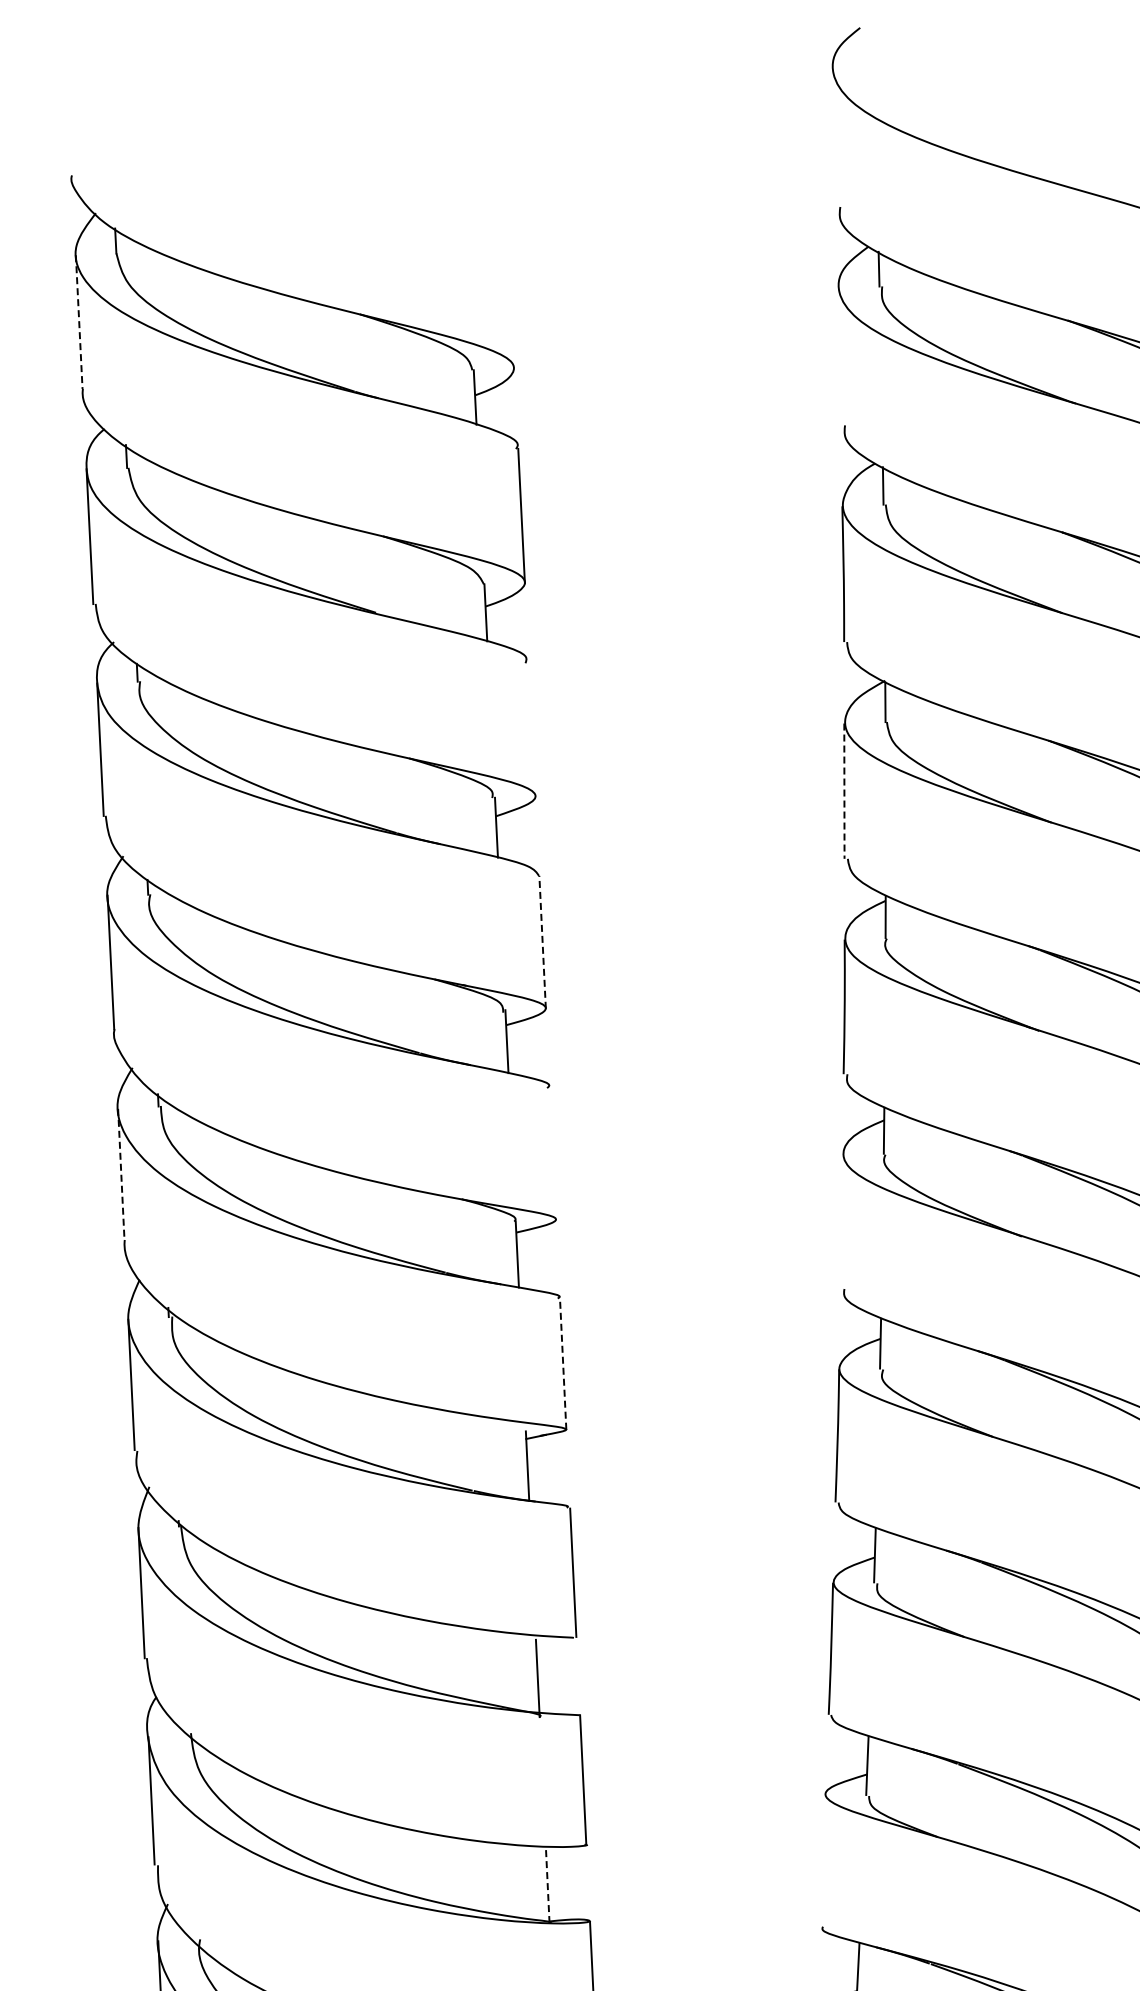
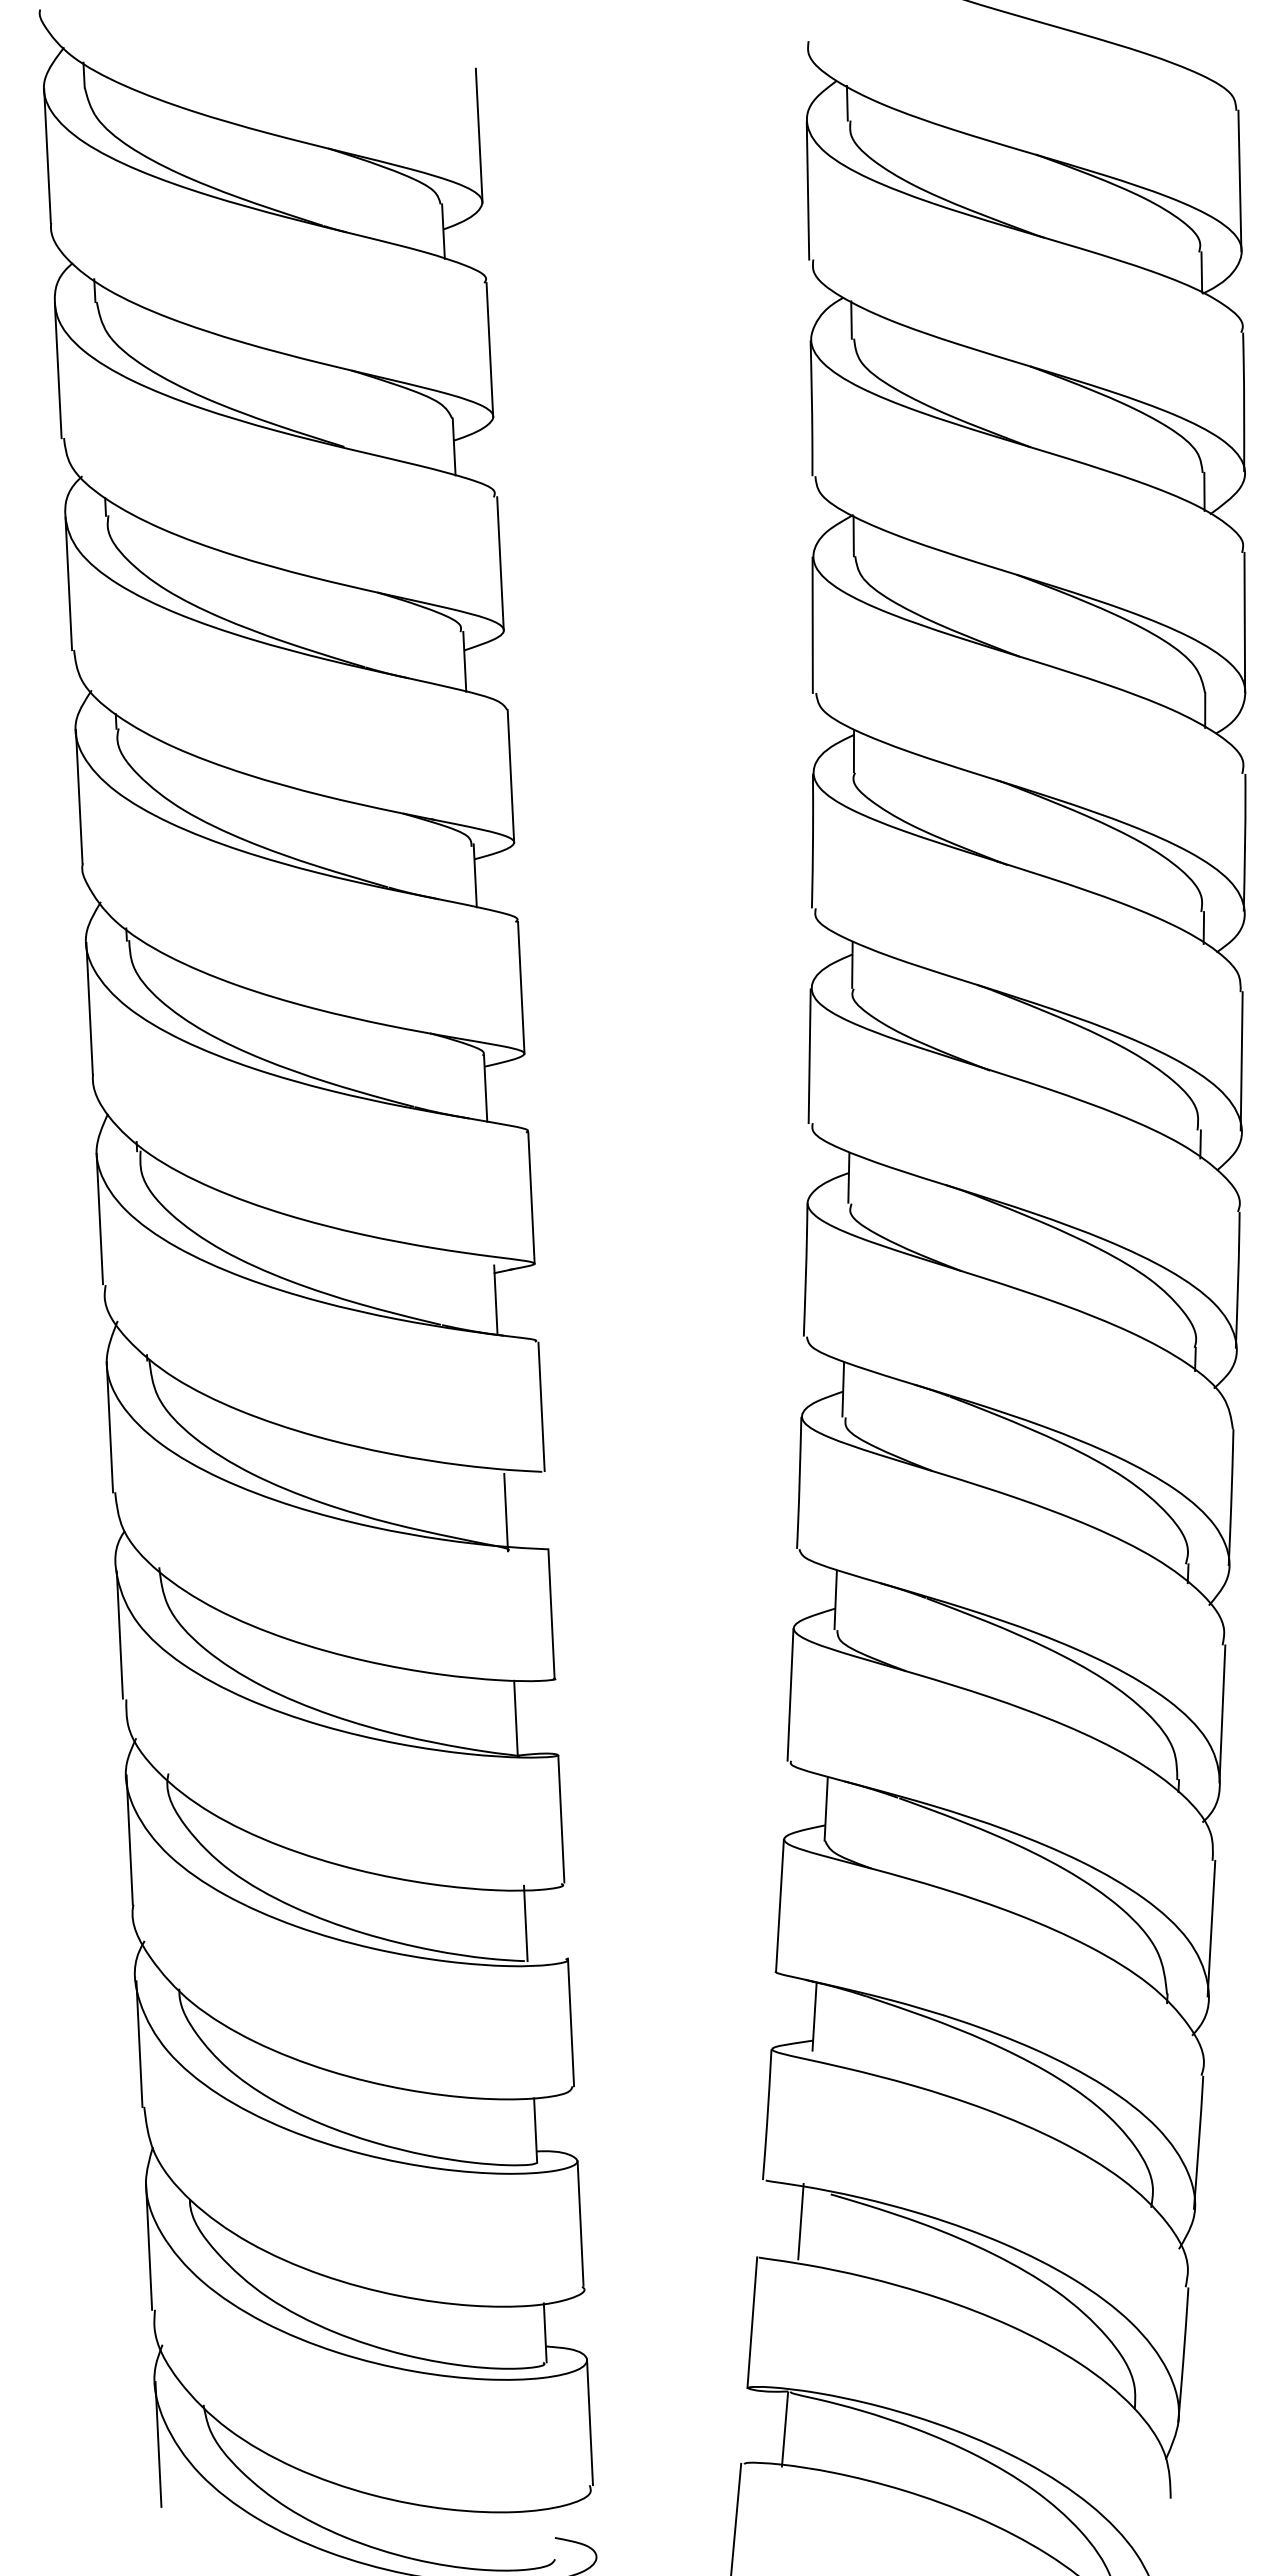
line: (510, 301) -> (478, 135), added
line: (79, 322) -> (47, 156), dashed -> solid
line: (839, 356) -> (807, 190), added
line: (532, 729) -> (500, 563), added
line: (844, 791) -> (812, 625), dashed -> solid
line: (542, 942) -> (510, 776), dashed -> solid
line: (553, 1153) -> (521, 987), added
line: (121, 1174) -> (89, 1008), dashed -> solid
line: (841, 1222) -> (809, 1056), added
line: (563, 1364) -> (531, 1198), dashed -> solid
line: (822, 1860) -> (790, 1694), added
line: (547, 1884) -> (515, 1718), dashed -> solid

